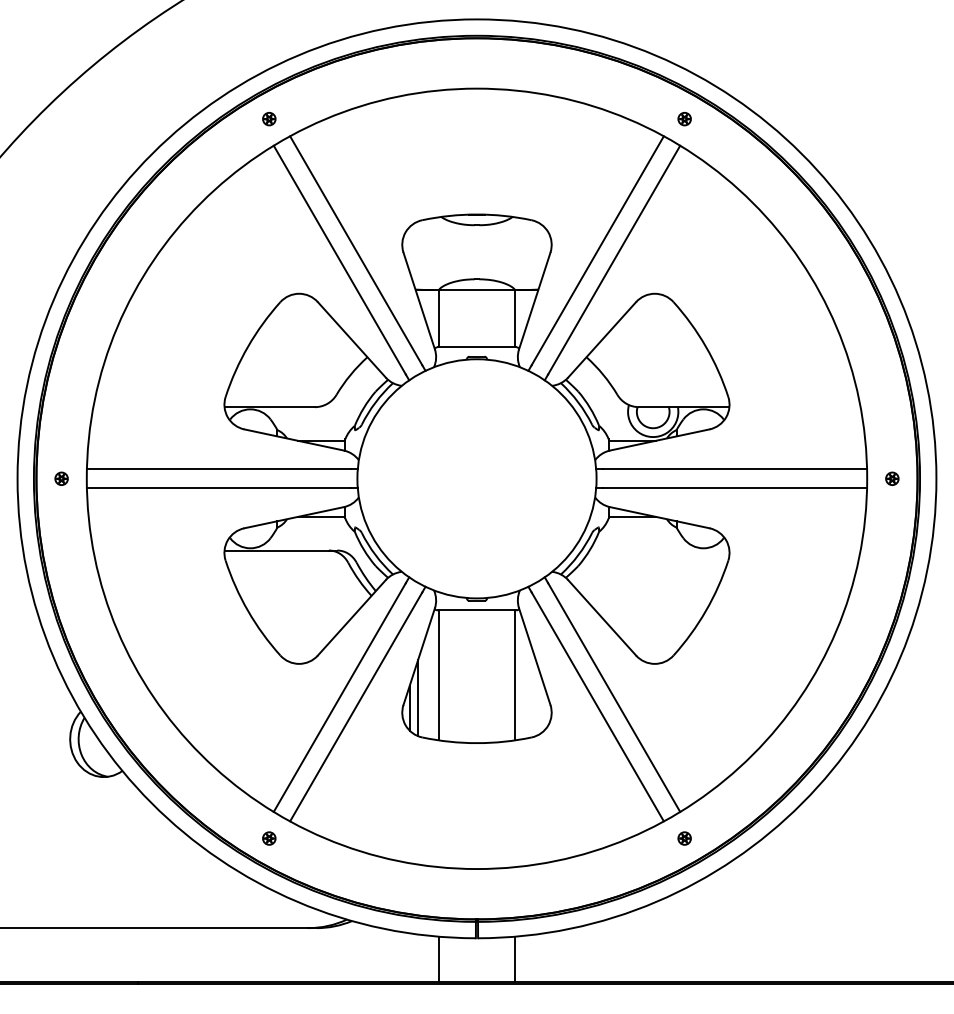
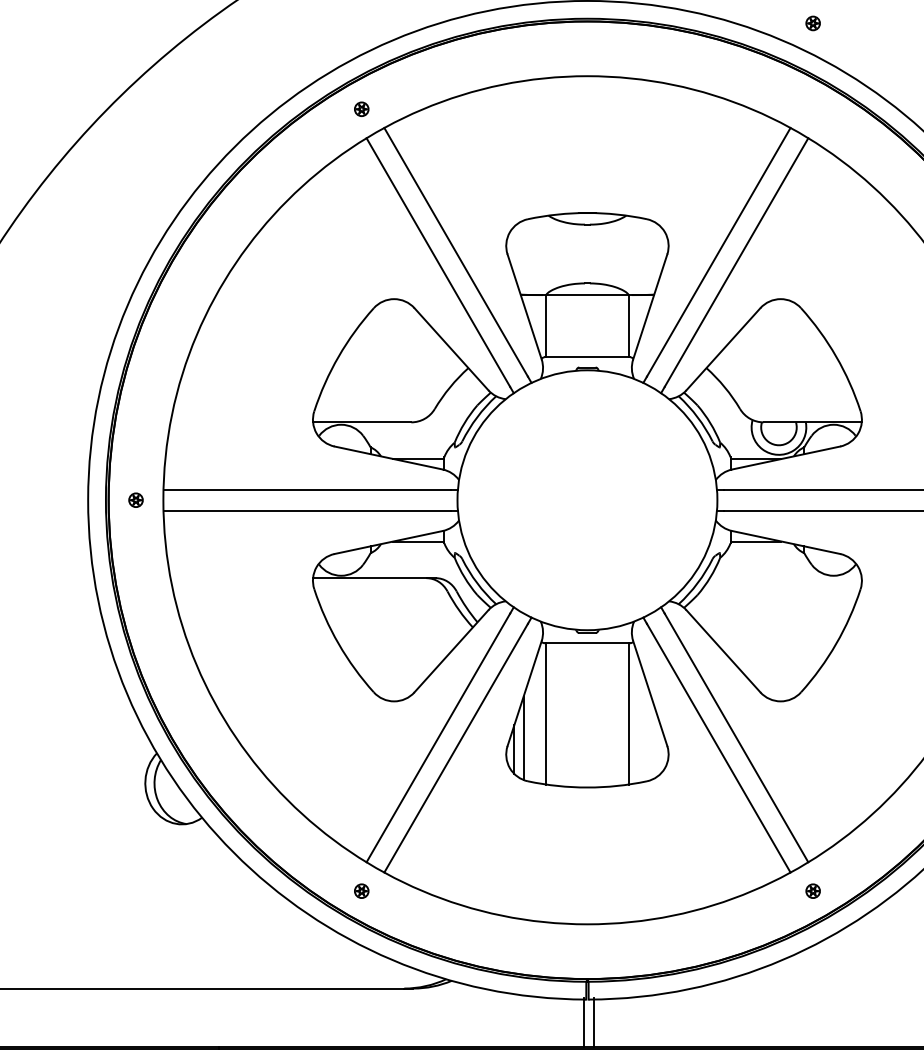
part: (684, 118) -> (812, 22), moved
line: (439, 959) -> (584, 1022), moved
line: (514, 959) -> (593, 1022), moved

